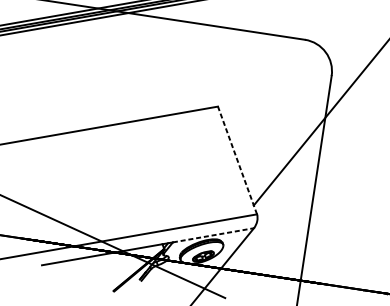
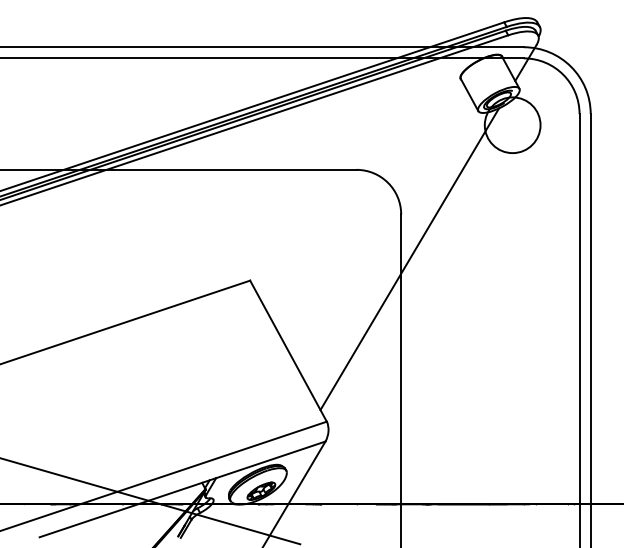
line: (237, 160) -> (288, 350), dashed -> solid
line: (213, 235) -> (270, 459), dashed -> solid

